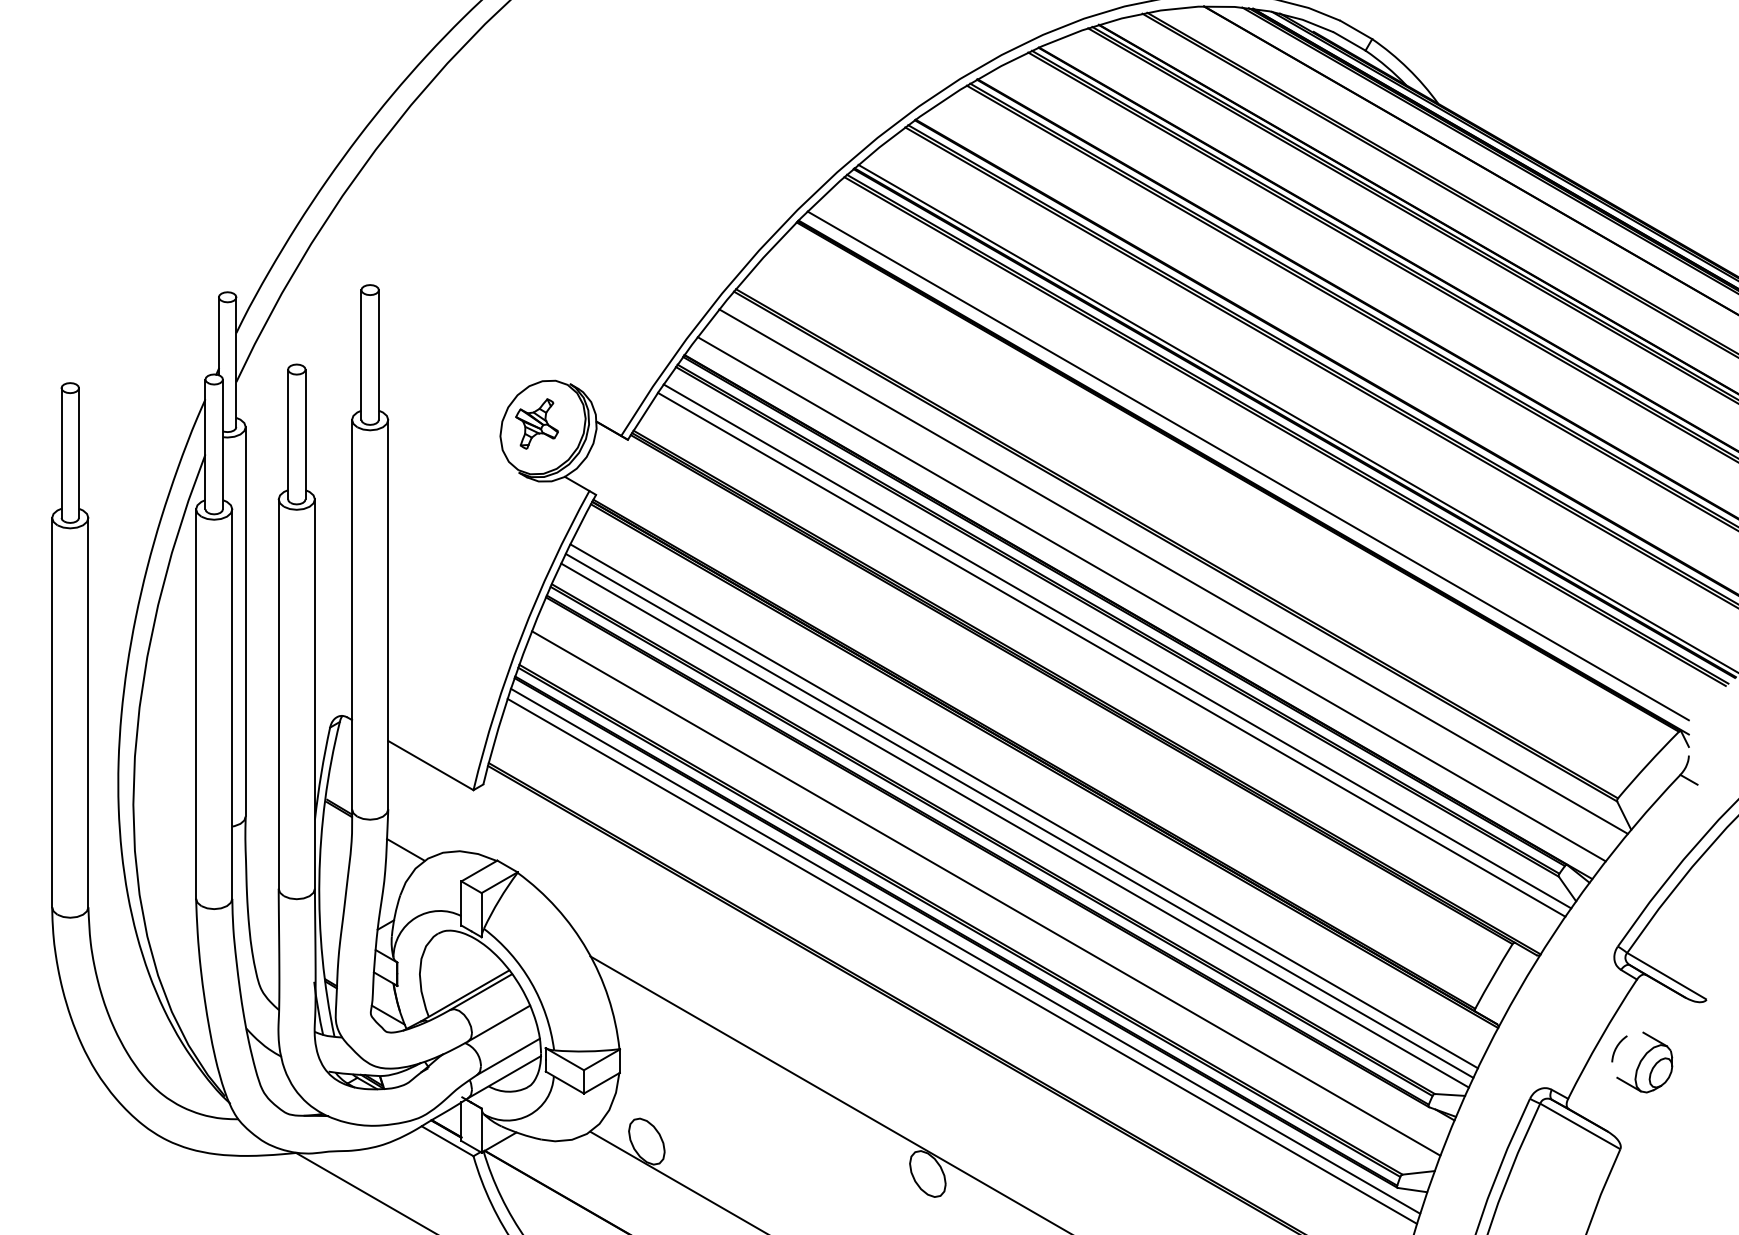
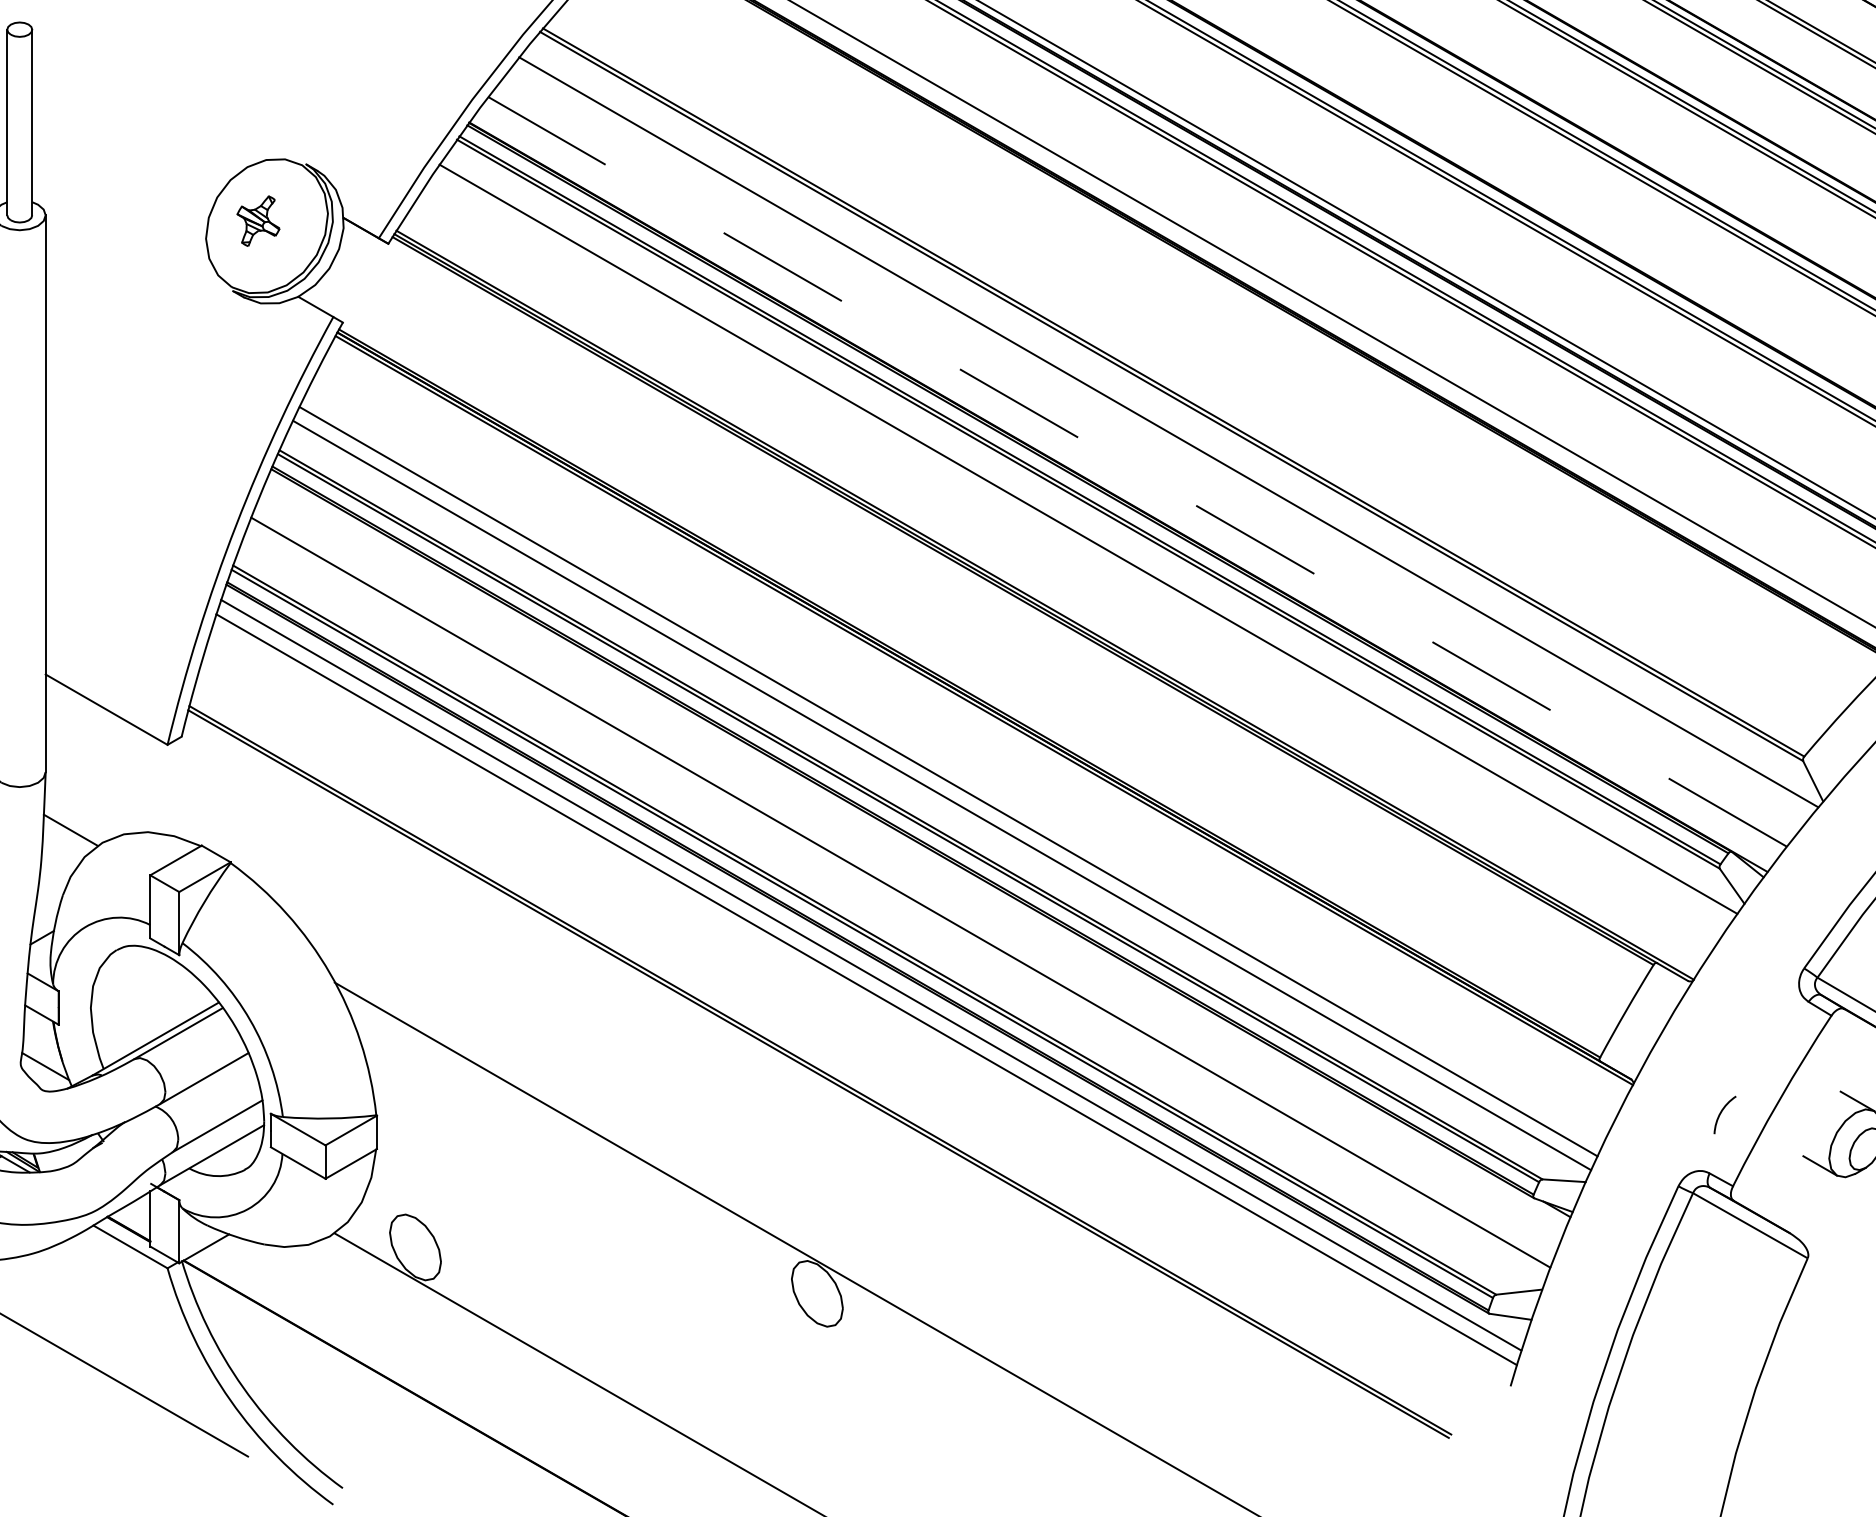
part: (536, 423) -> (257, 220), size x0.7
line: (1151, 599) -> (1137, 472), solid -> dashed
line: (1111, 654) -> (1079, 550), removed
line: (1024, 806) -> (955, 768), removed
arc: (1617, 1048) -> (1722, 1114), moved

